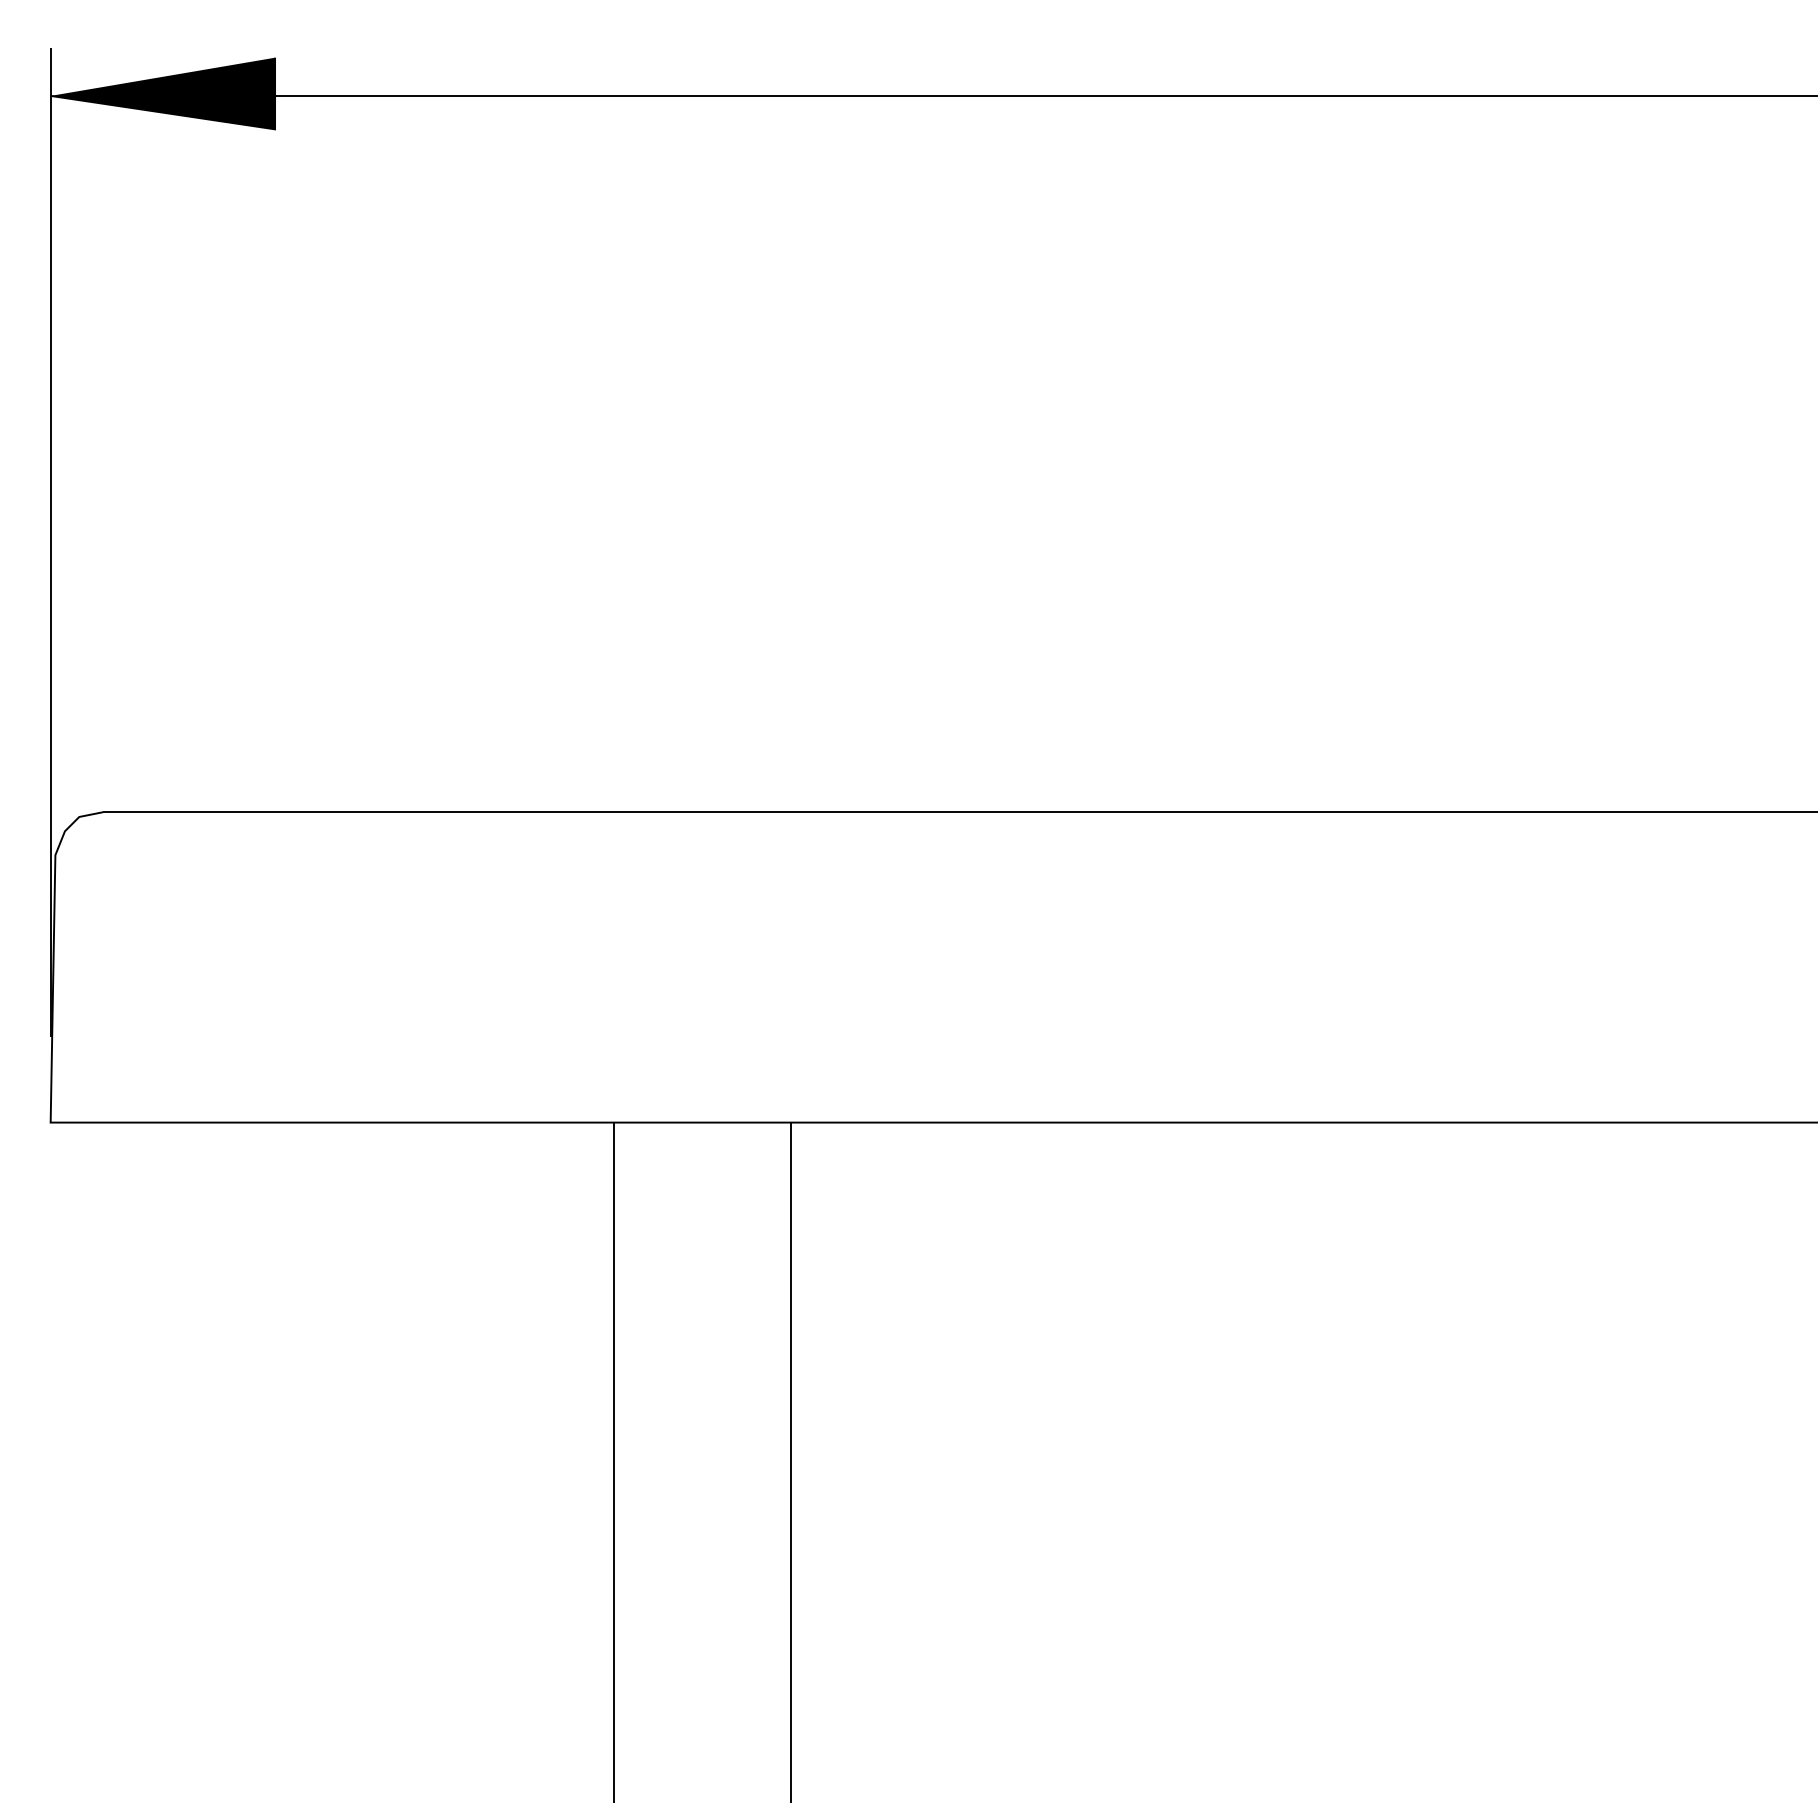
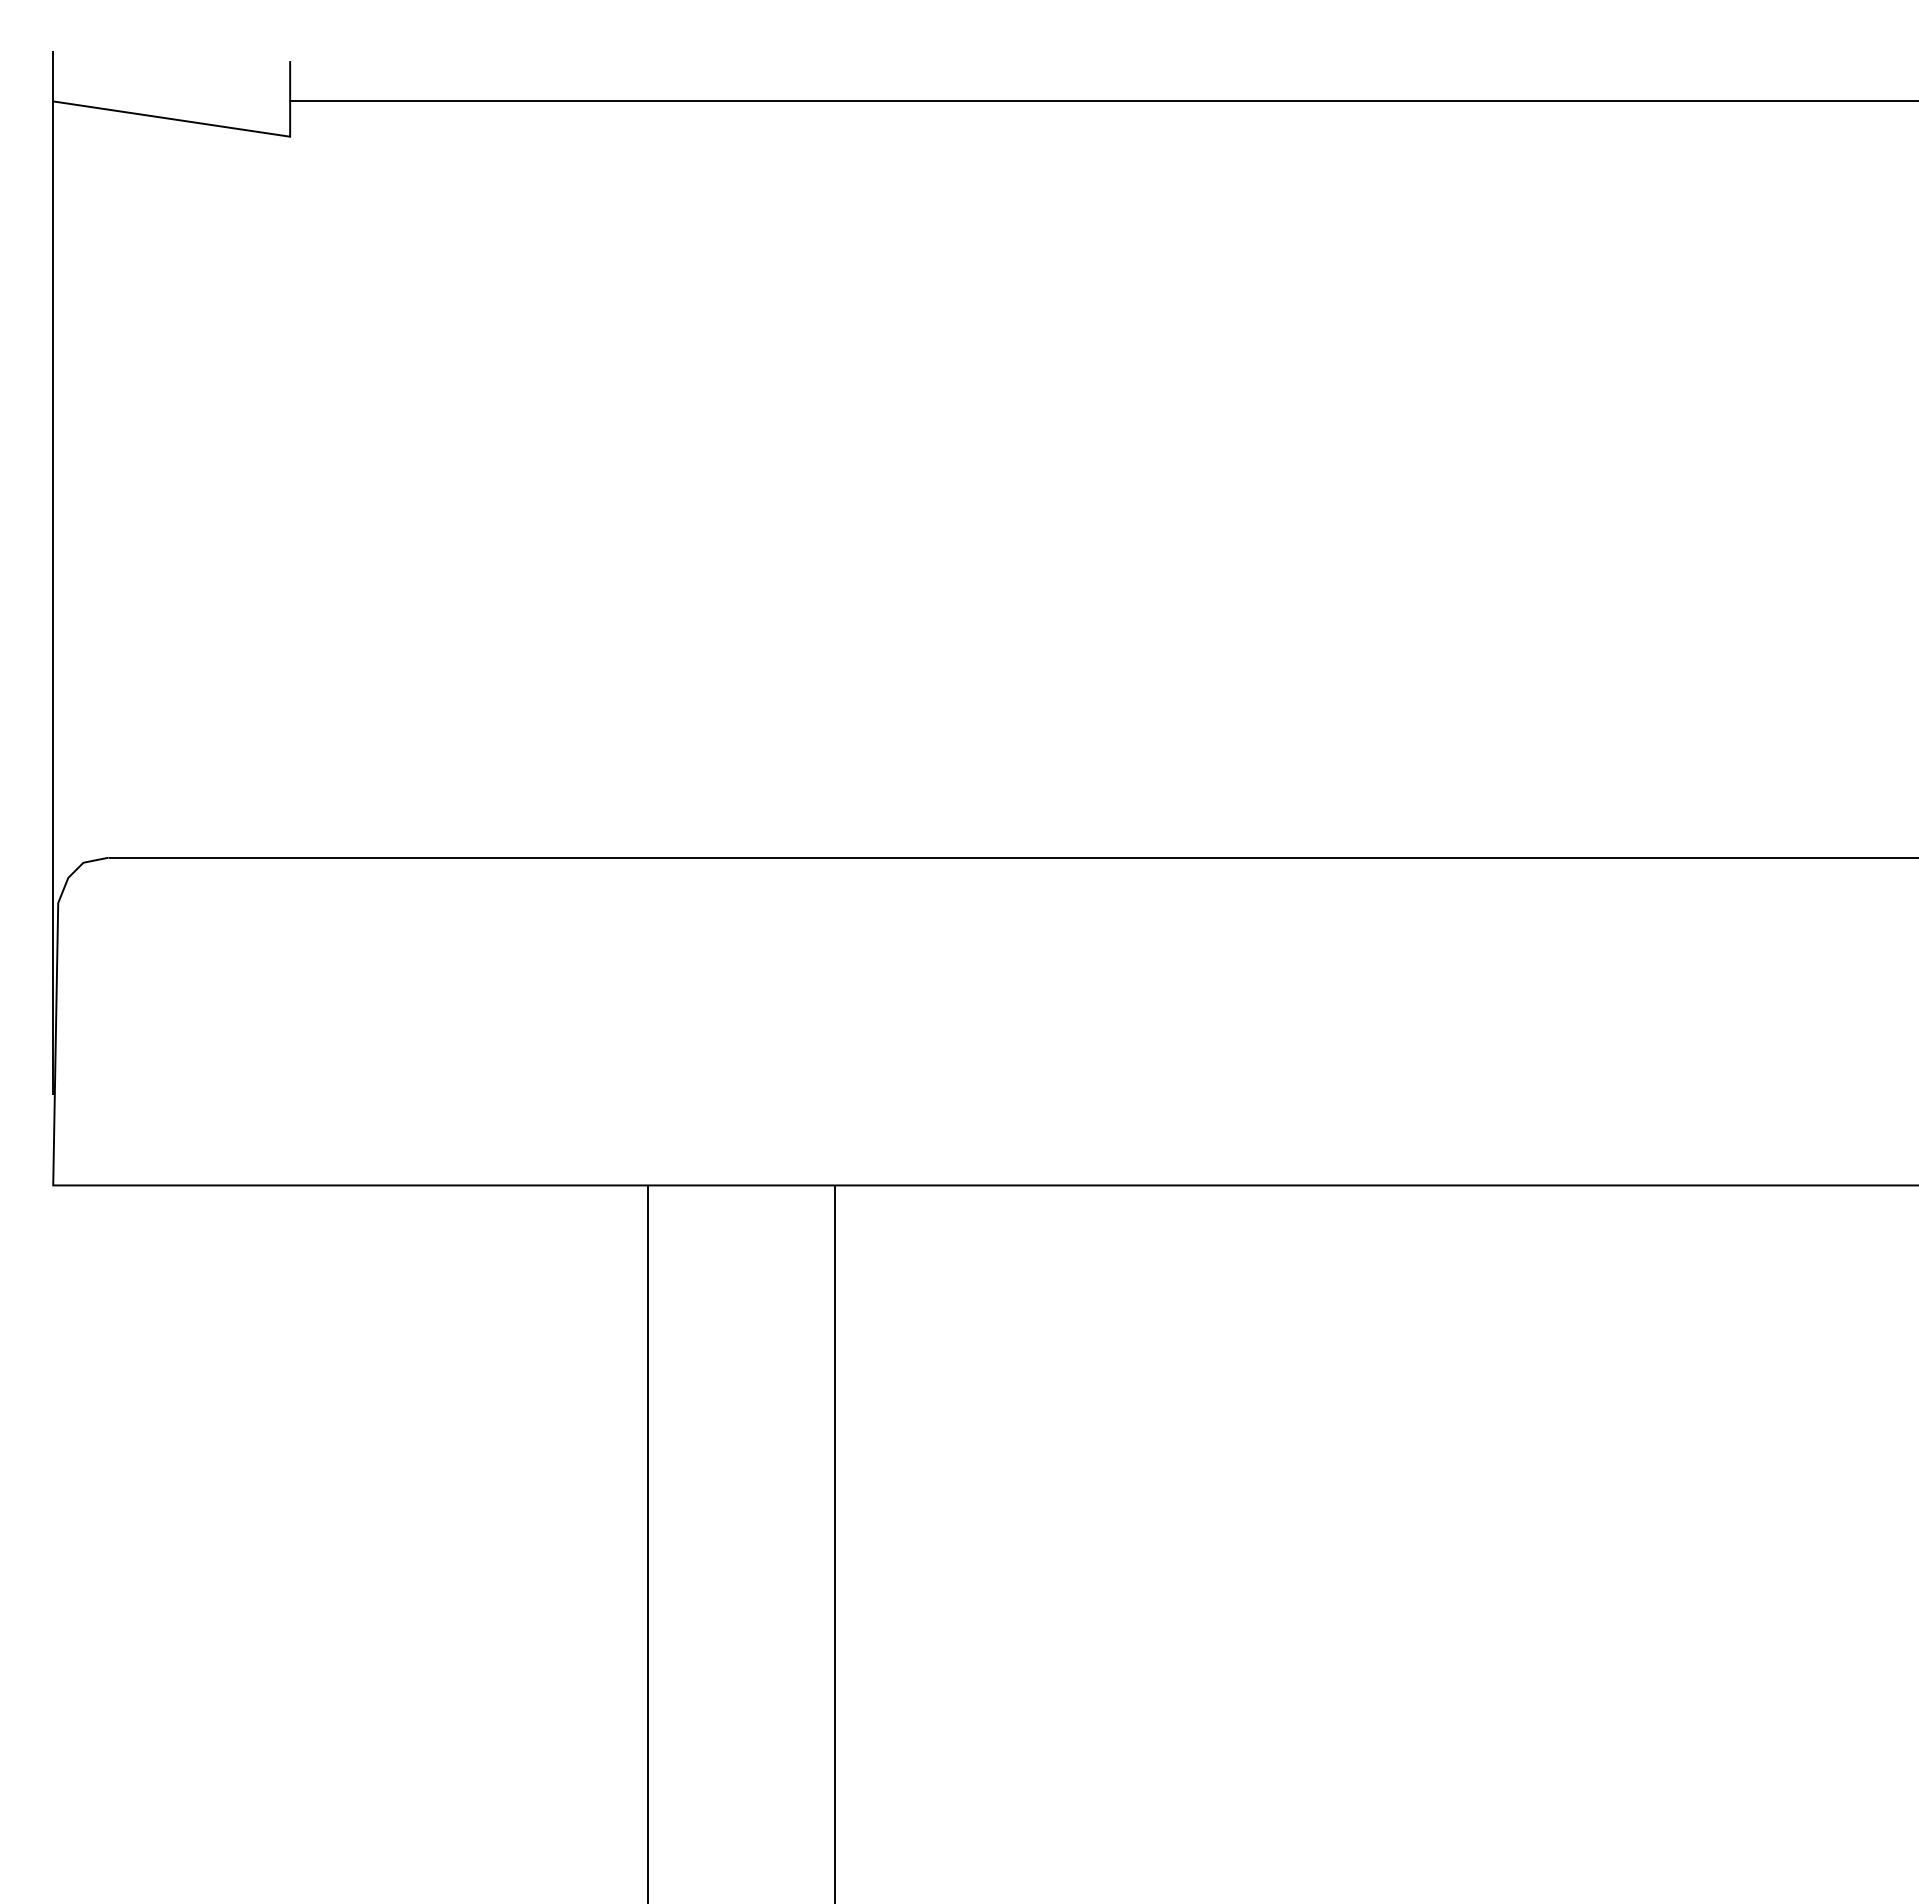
fill: (162, 93) -> (171, 98), removed

